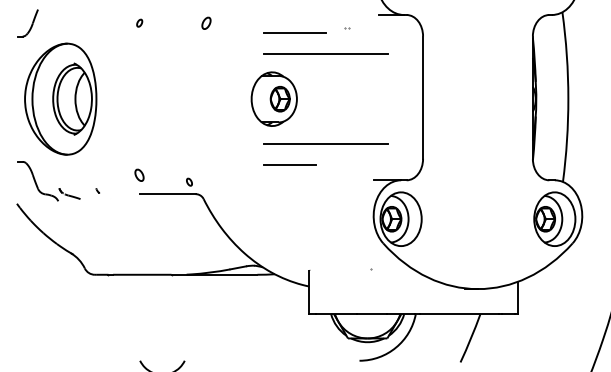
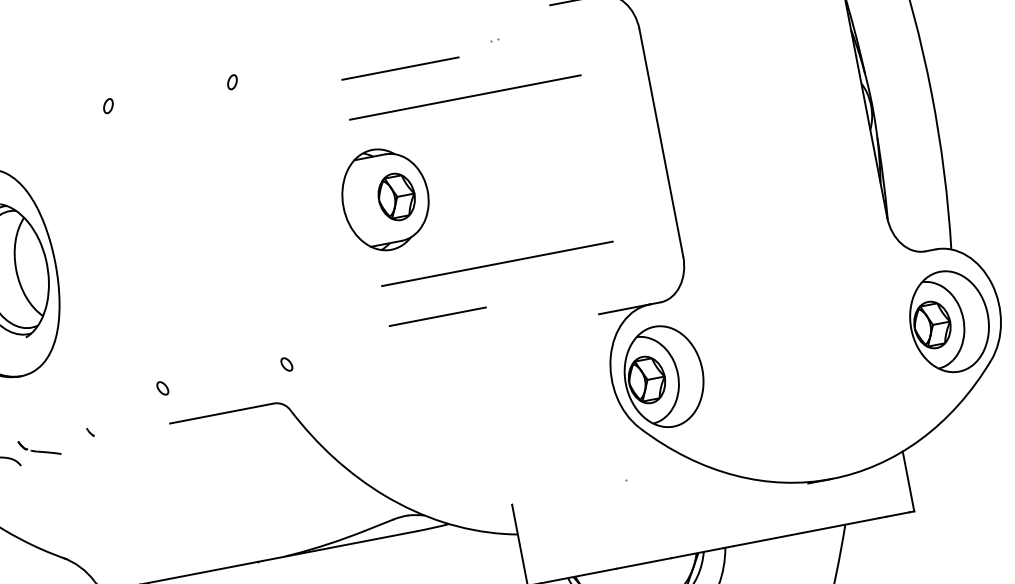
part: (206, 22) -> (232, 80), size x0.62
part: (139, 174) -> (162, 387), size x0.62
part: (189, 181) -> (286, 363), moved

